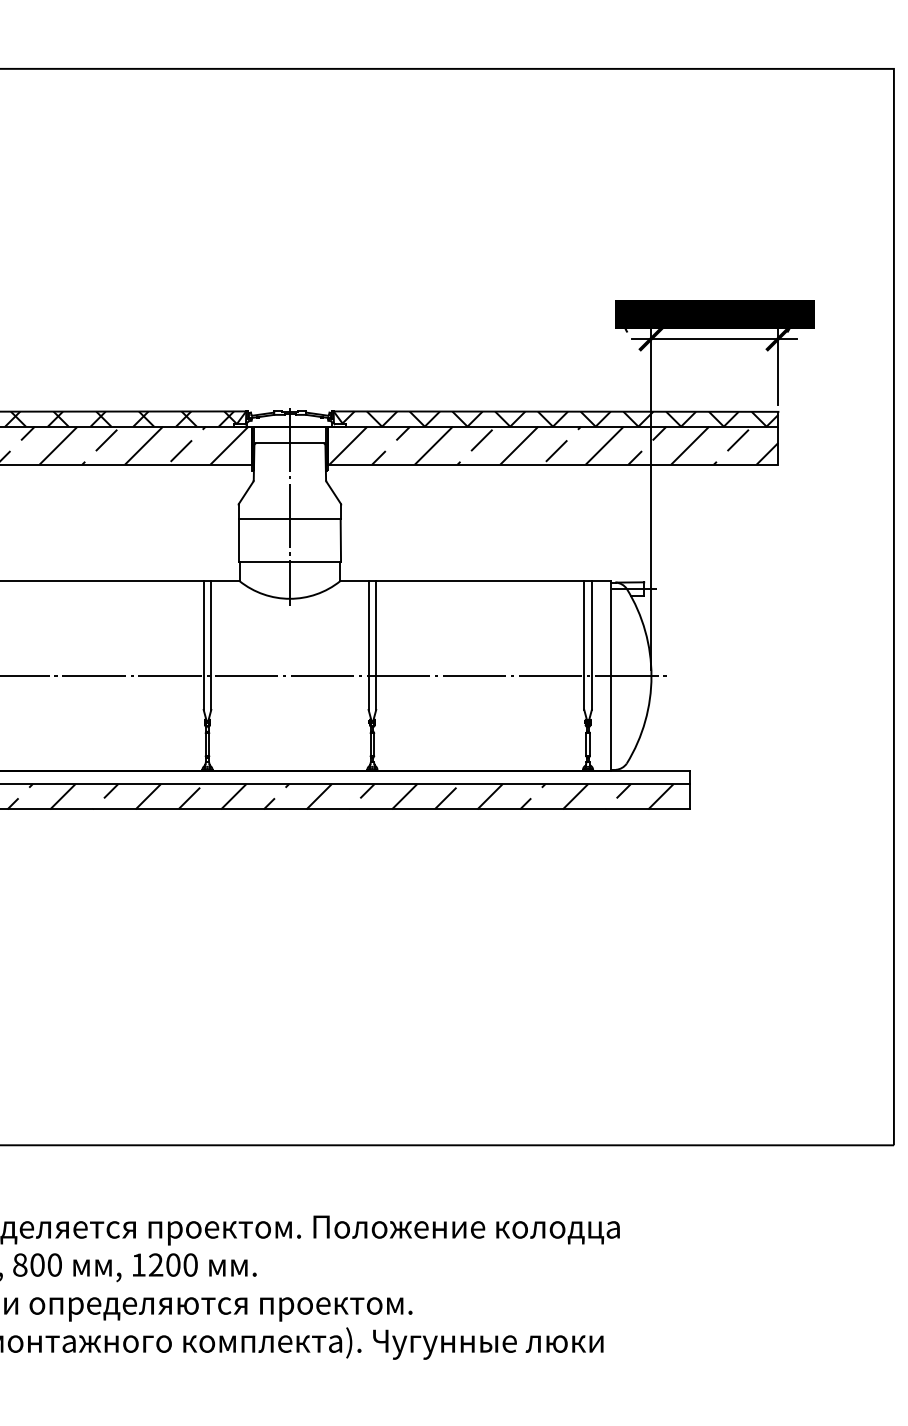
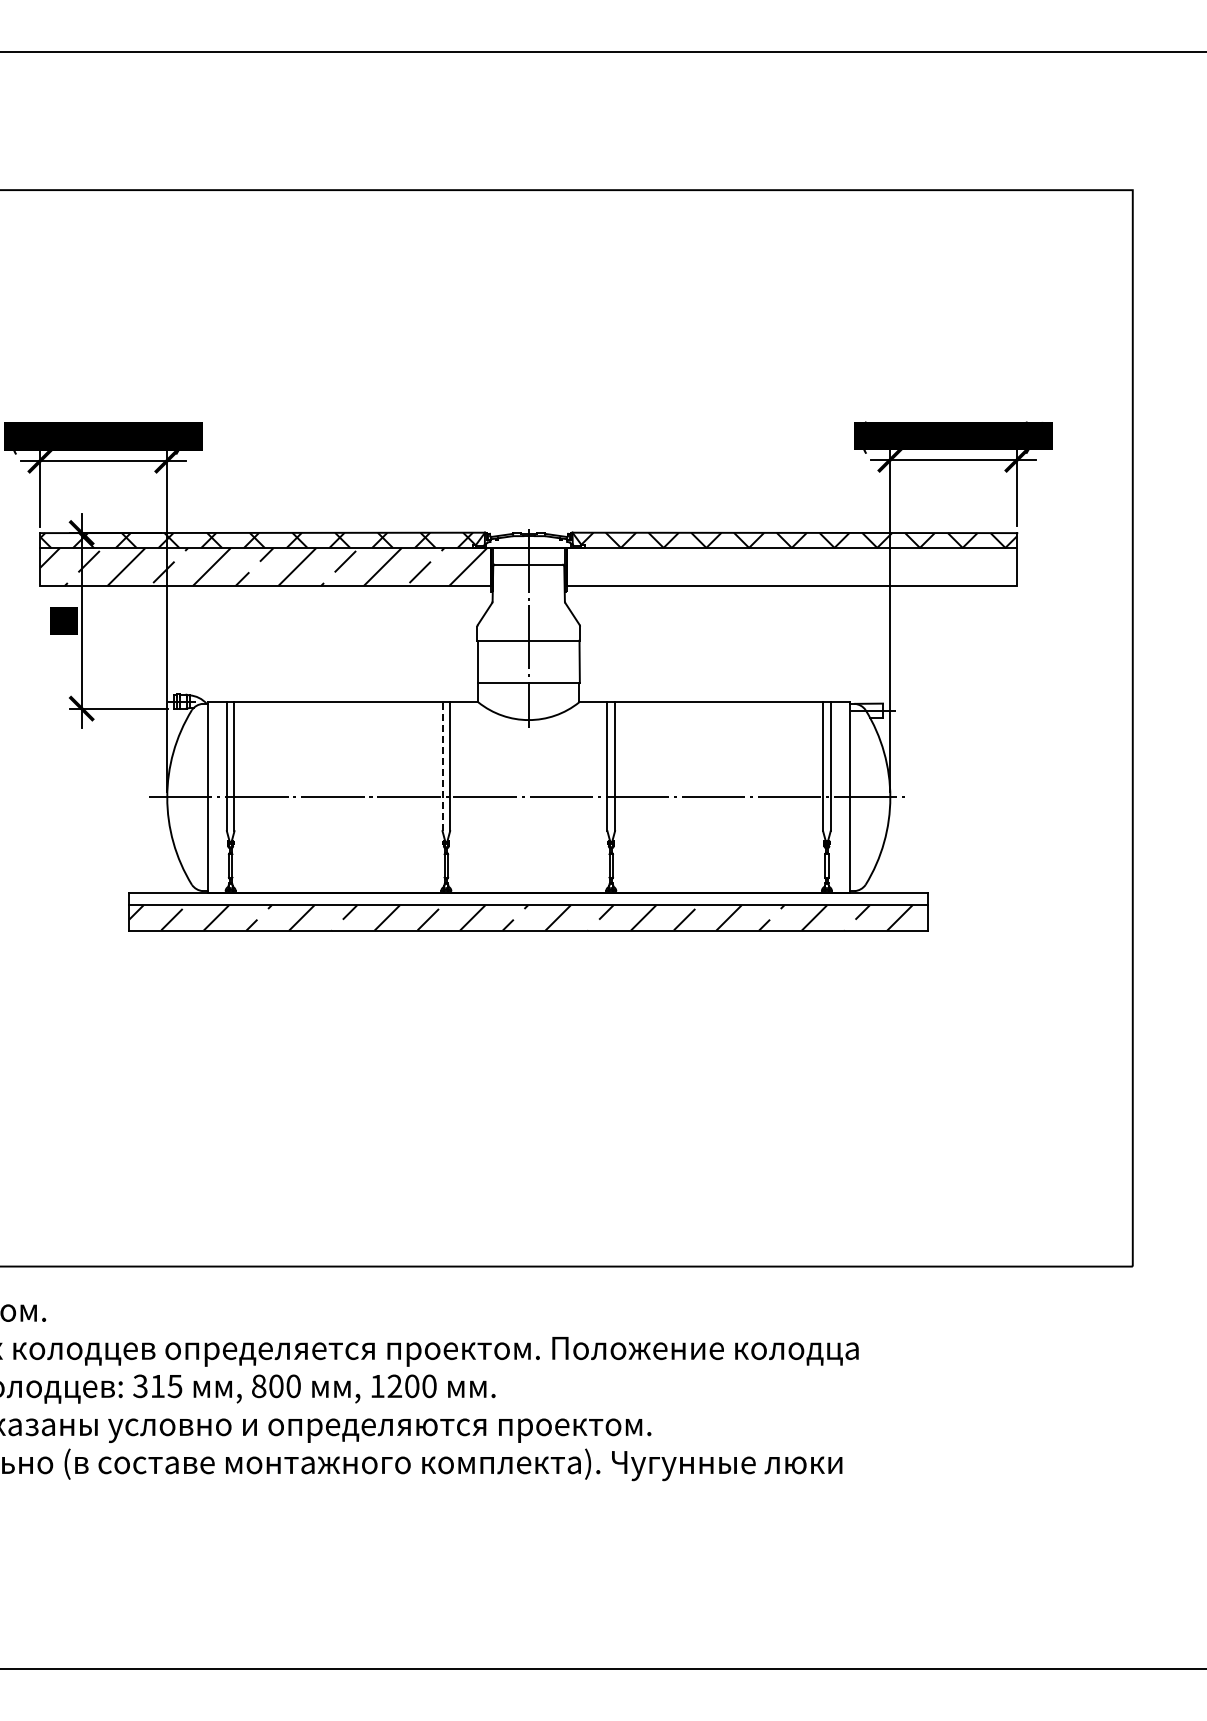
hatch: (553, 445) -> (792, 566), removed
line: (203, 645) -> (442, 766), solid -> dashed

